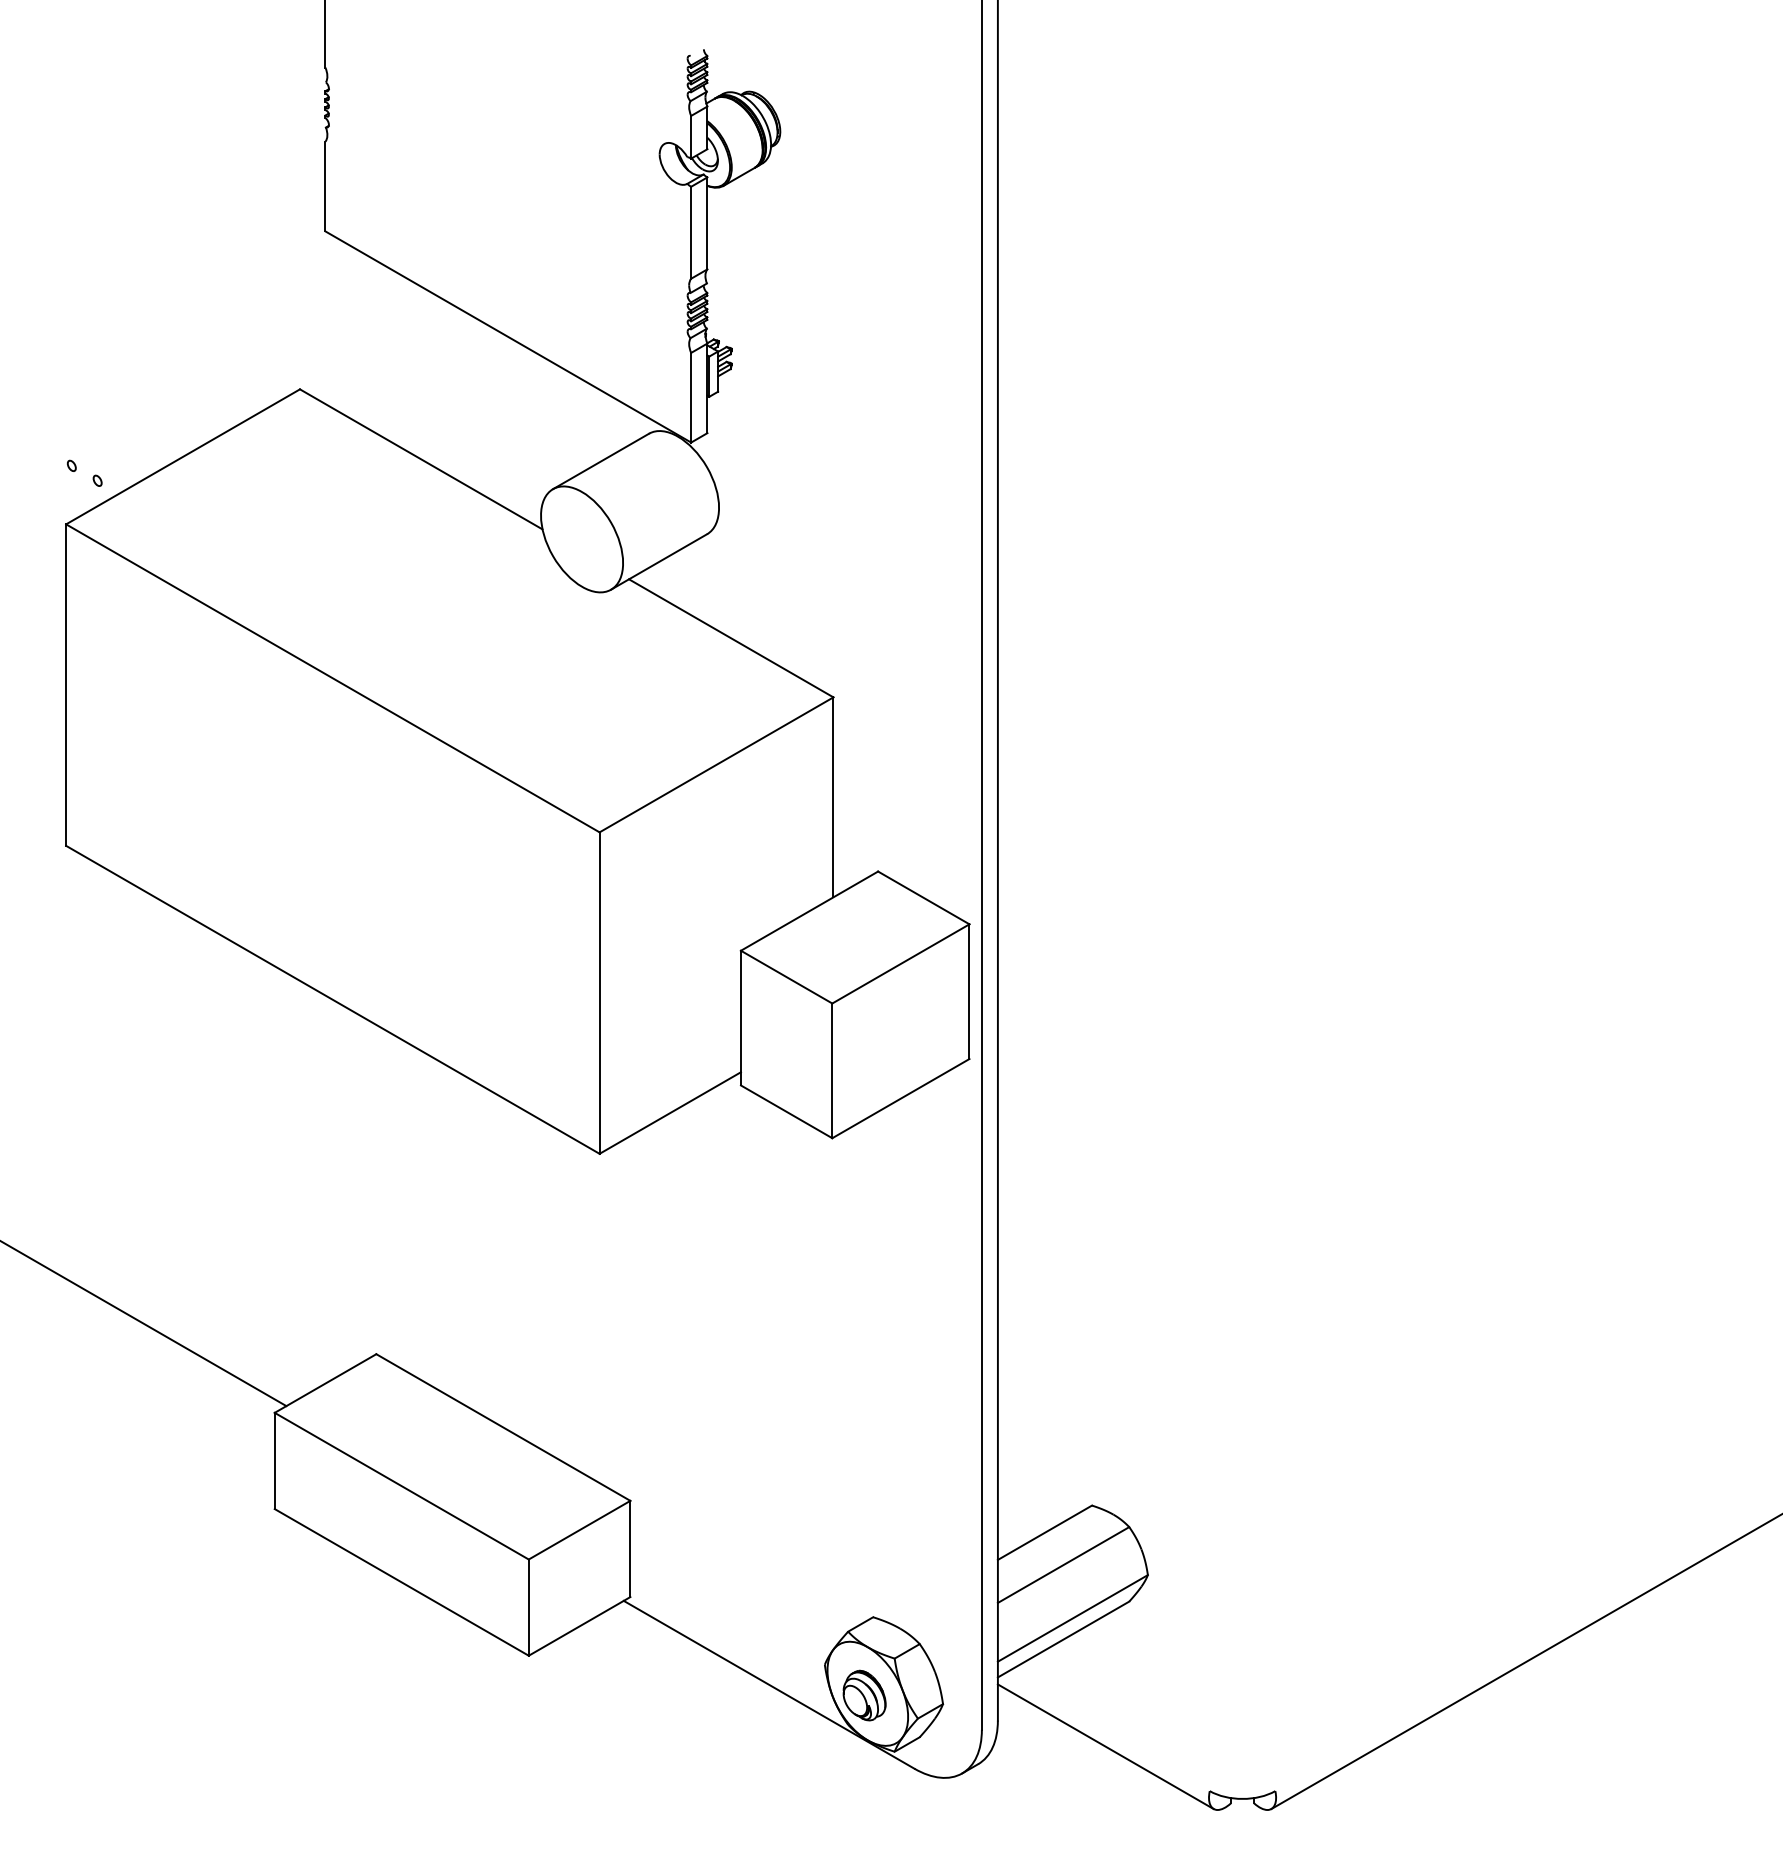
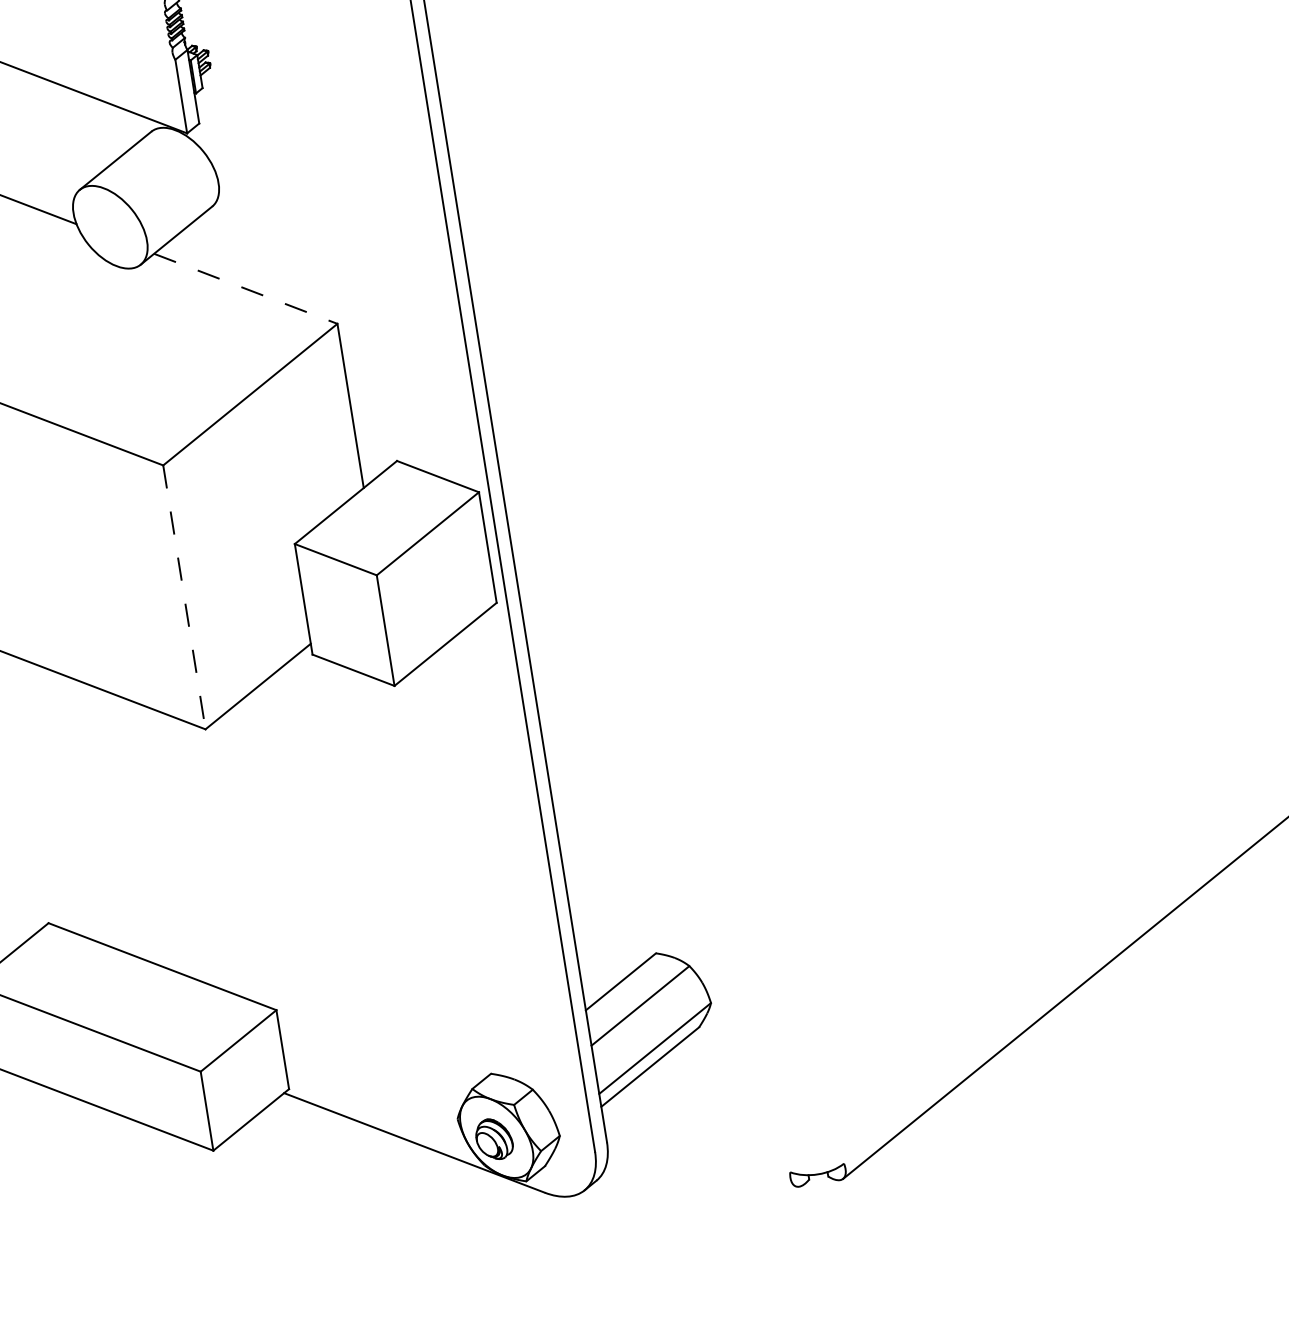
line: (731, 638) -> (246, 288), solid -> dashed
line: (599, 993) -> (184, 597), solid -> dashed
line: (1105, 1746) -> (698, 1149), removed

